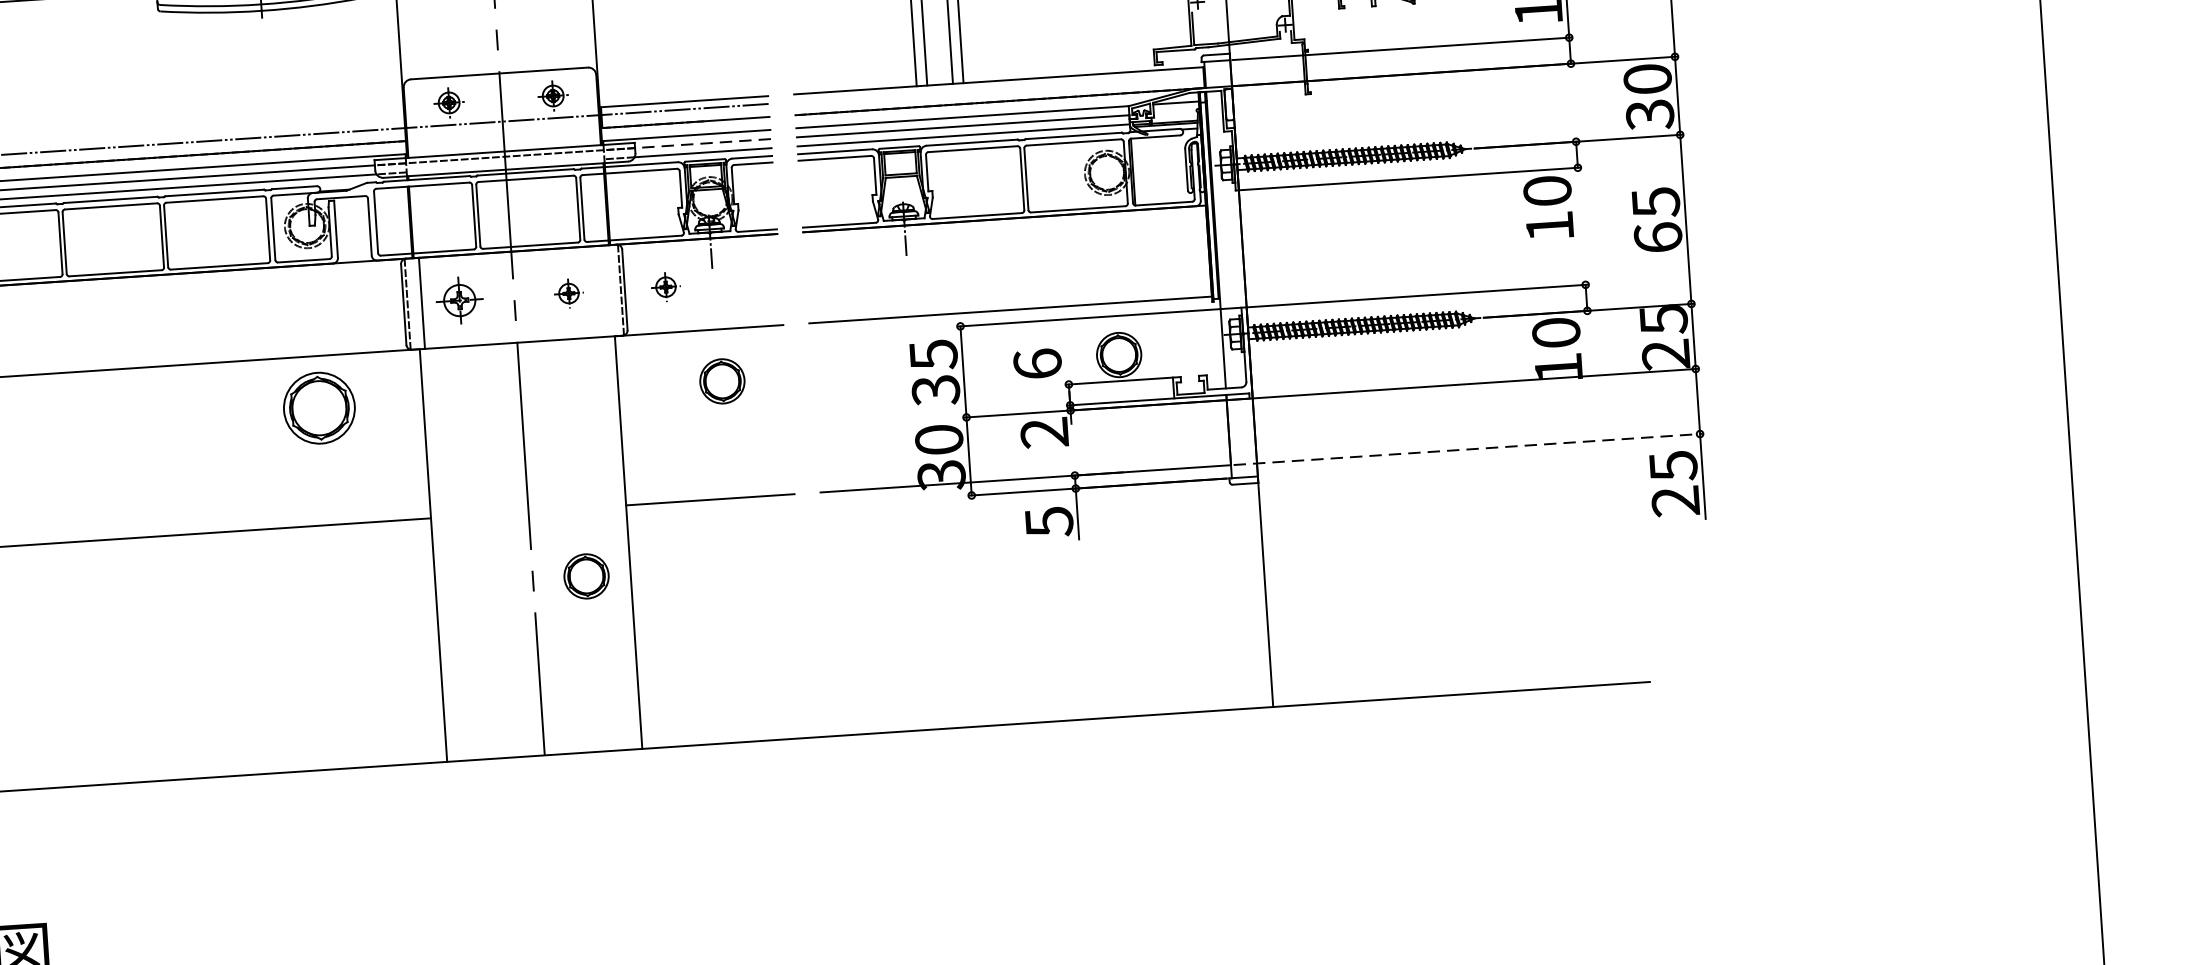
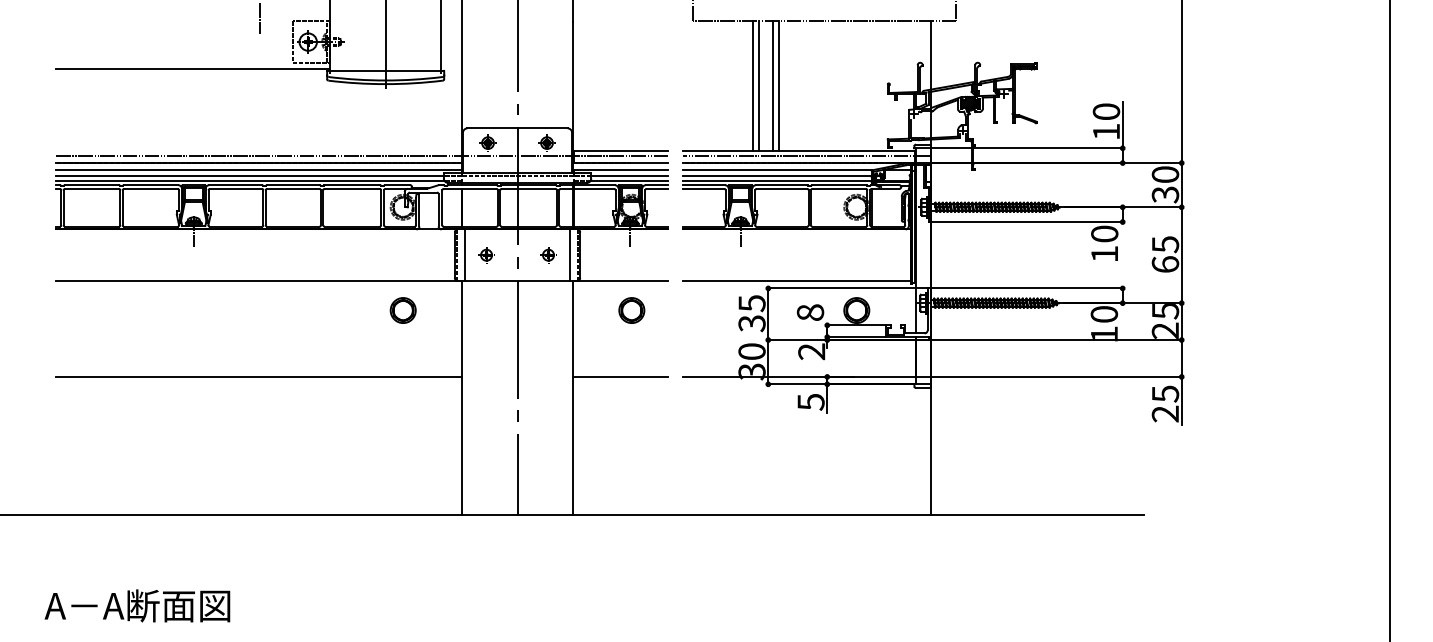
line: (1012, 87) -> (806, 155), added
line: (702, 143) -> (629, 175), dashed -> solid
part: (665, 287) -> (603, 255), removed
line: (605, 291) -> (569, 255), added
part: (459, 301) -> (486, 255), size x0.62
text: (1037, 363) -> (810, 312), 6 -> 8
part: (317, 408) -> (402, 310), size x0.62
line: (1468, 448) -> (1050, 376), dashed -> solid
part: (585, 576) -> (547, 415), removed

